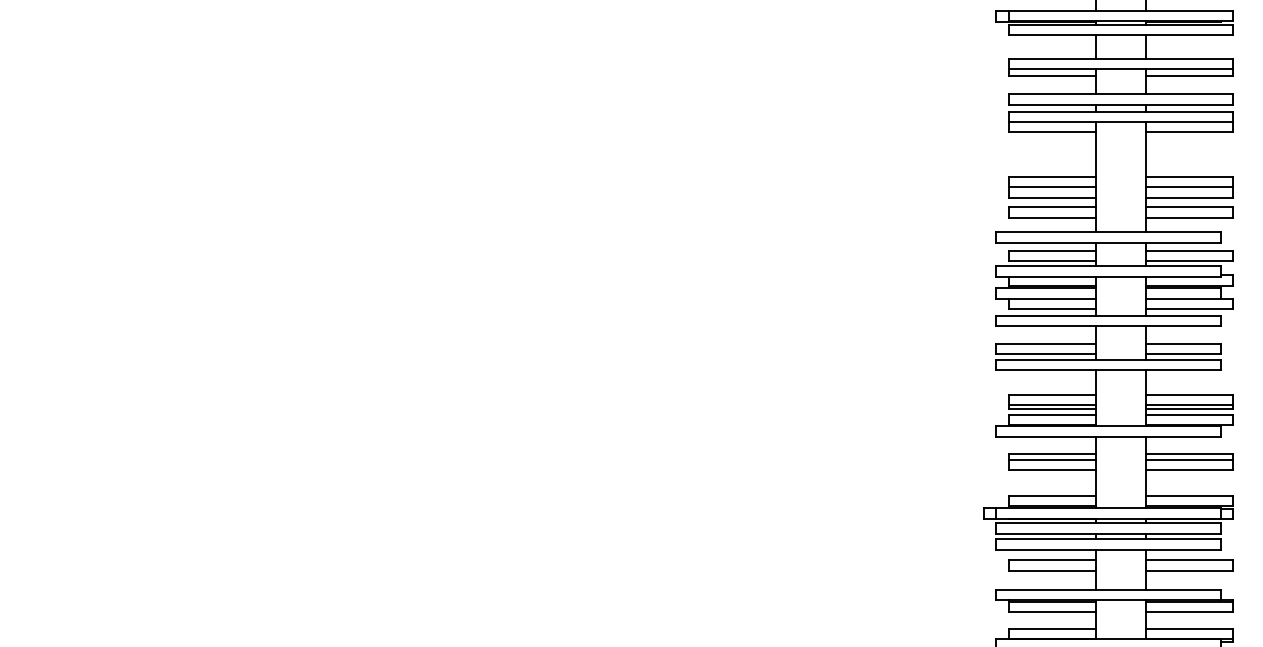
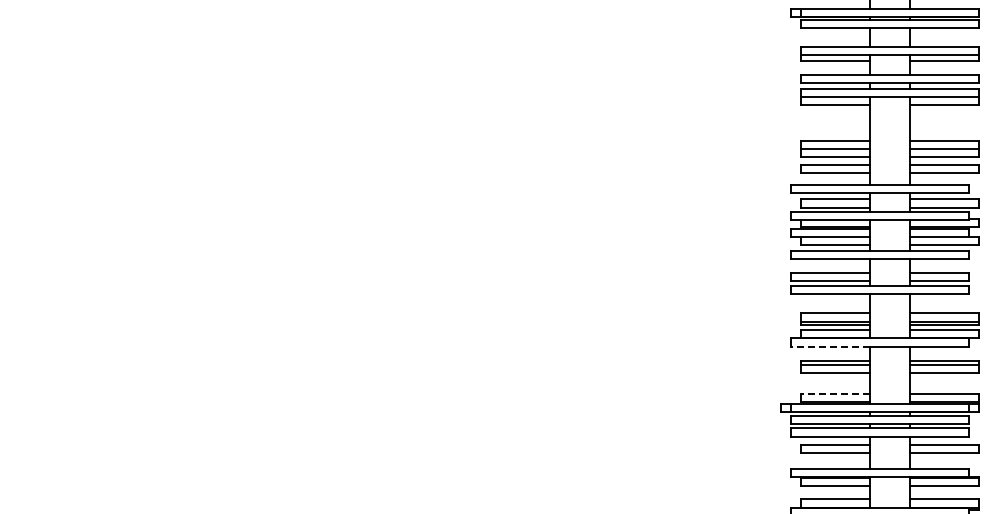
line: (1045, 436) -> (830, 346), solid -> dashed
line: (1052, 496) -> (835, 394), solid -> dashed

